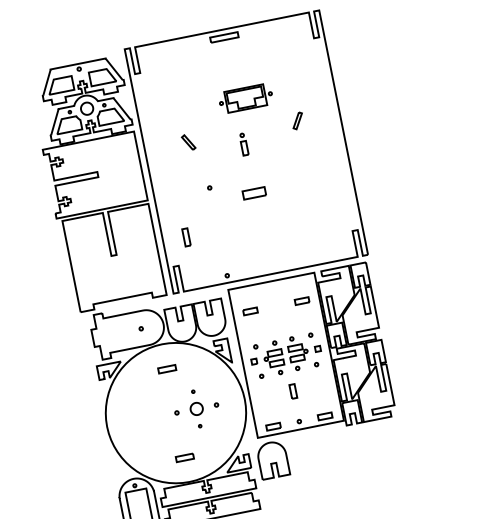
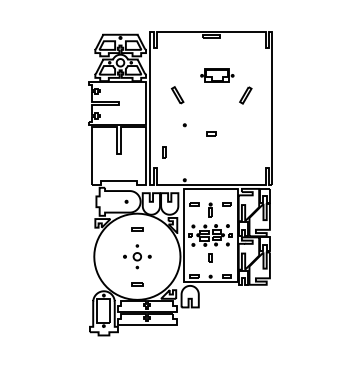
part: (297, 121) -> (245, 95), size x1.67
part: (188, 142) -> (177, 95), size x1.67
part: (243, 143) -> (210, 209), moved
part: (254, 192) -> (211, 133), size x0.62
part: (196, 408) -> (137, 256), moved

